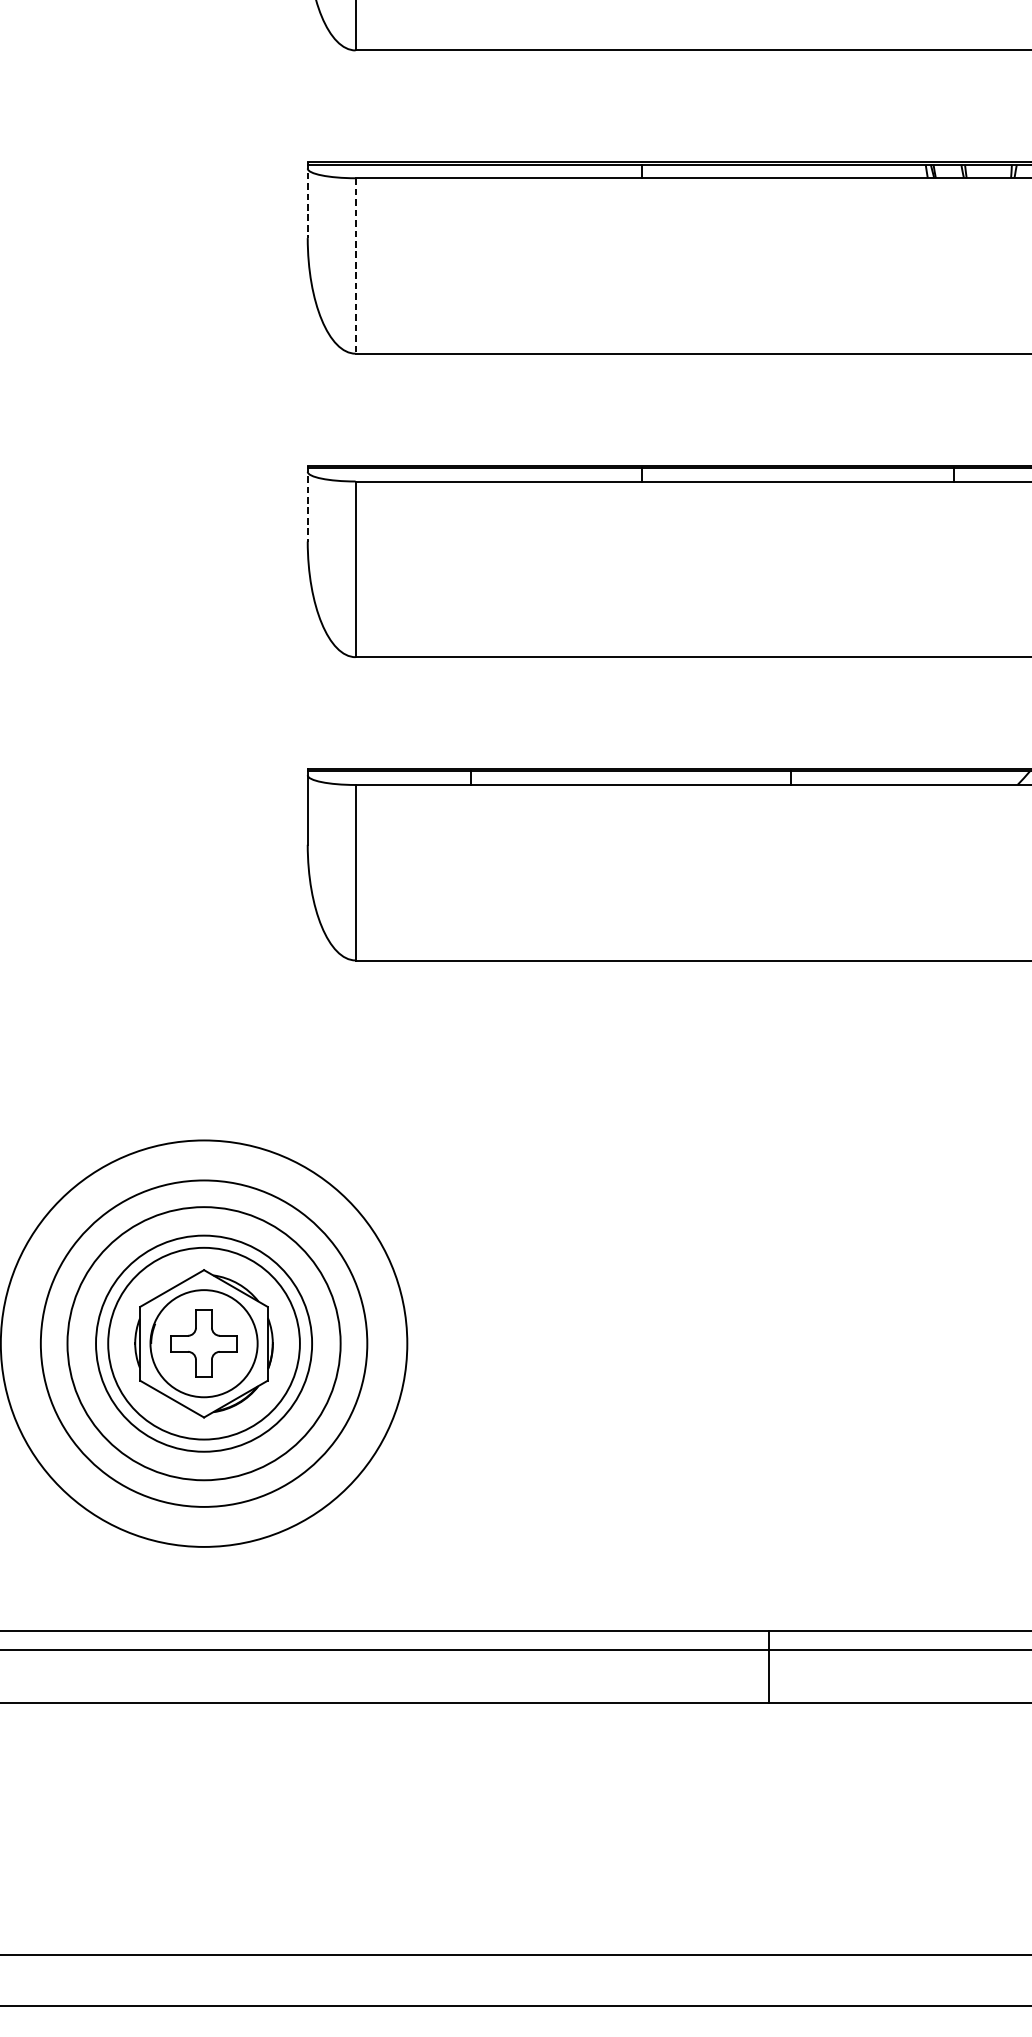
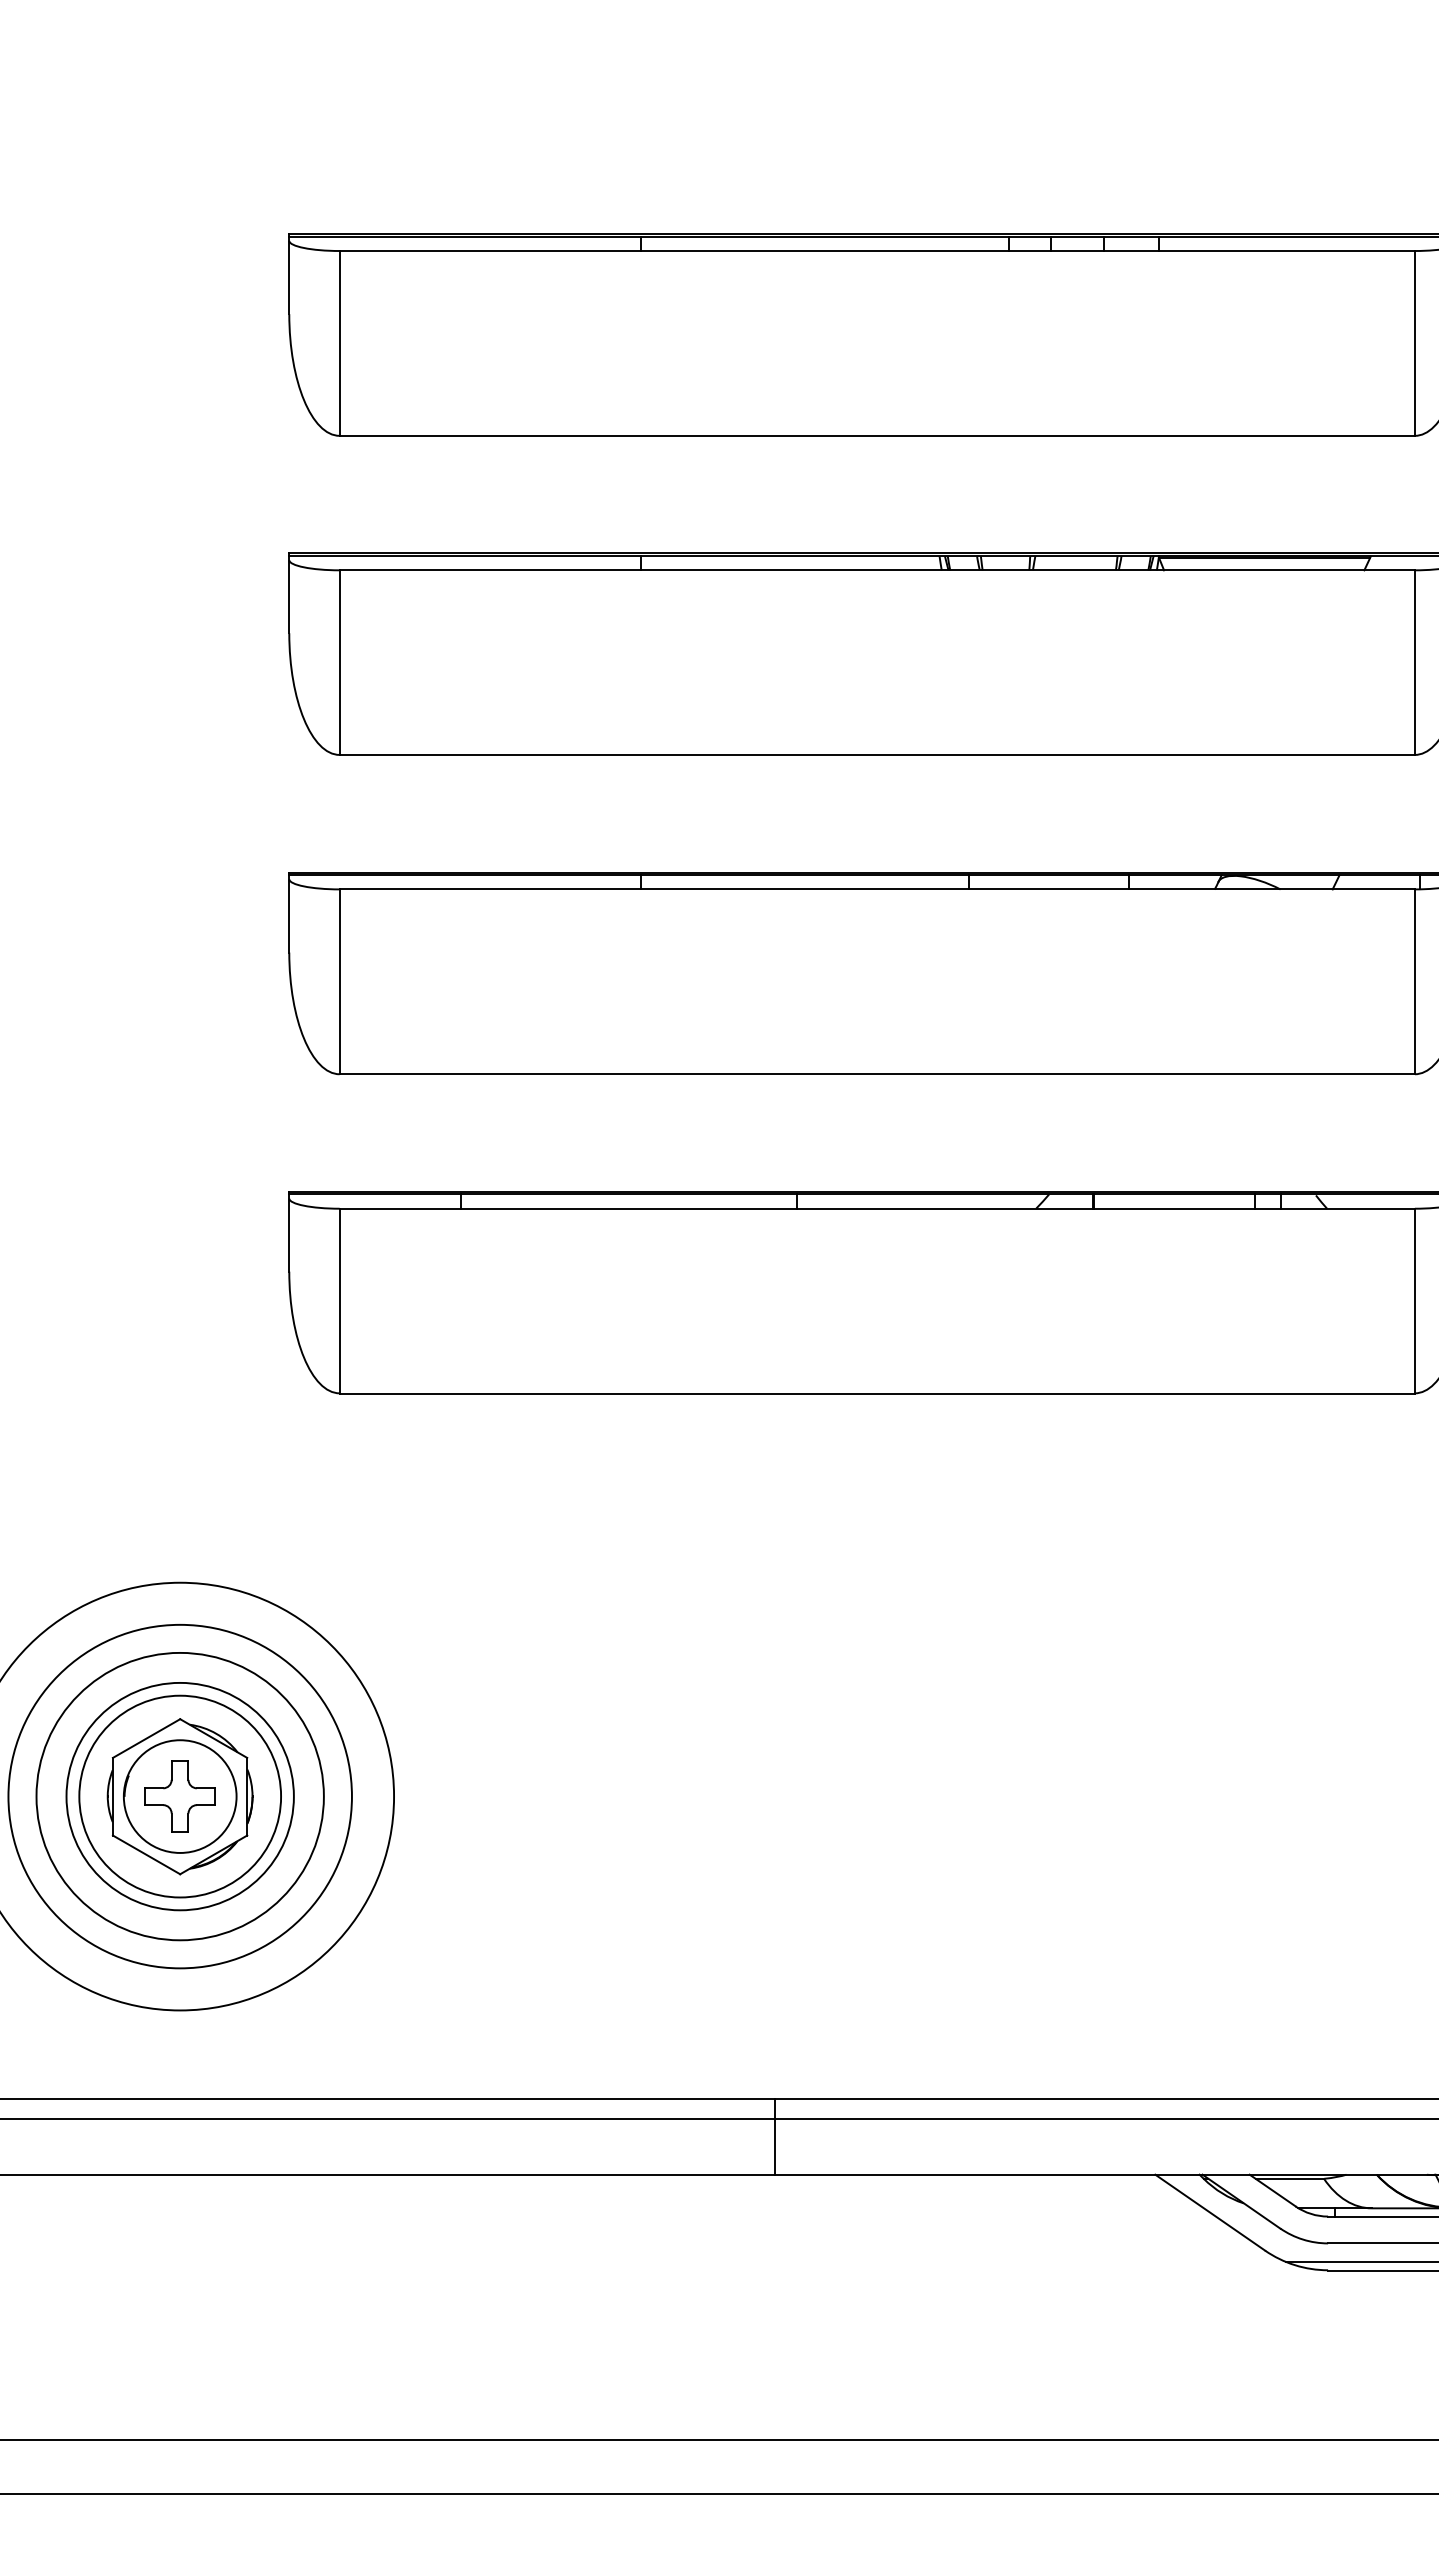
line: (307, 200) -> (289, 593), dashed -> solid
line: (355, 266) -> (339, 663), dashed -> solid
line: (307, 503) -> (289, 912), dashed -> solid

